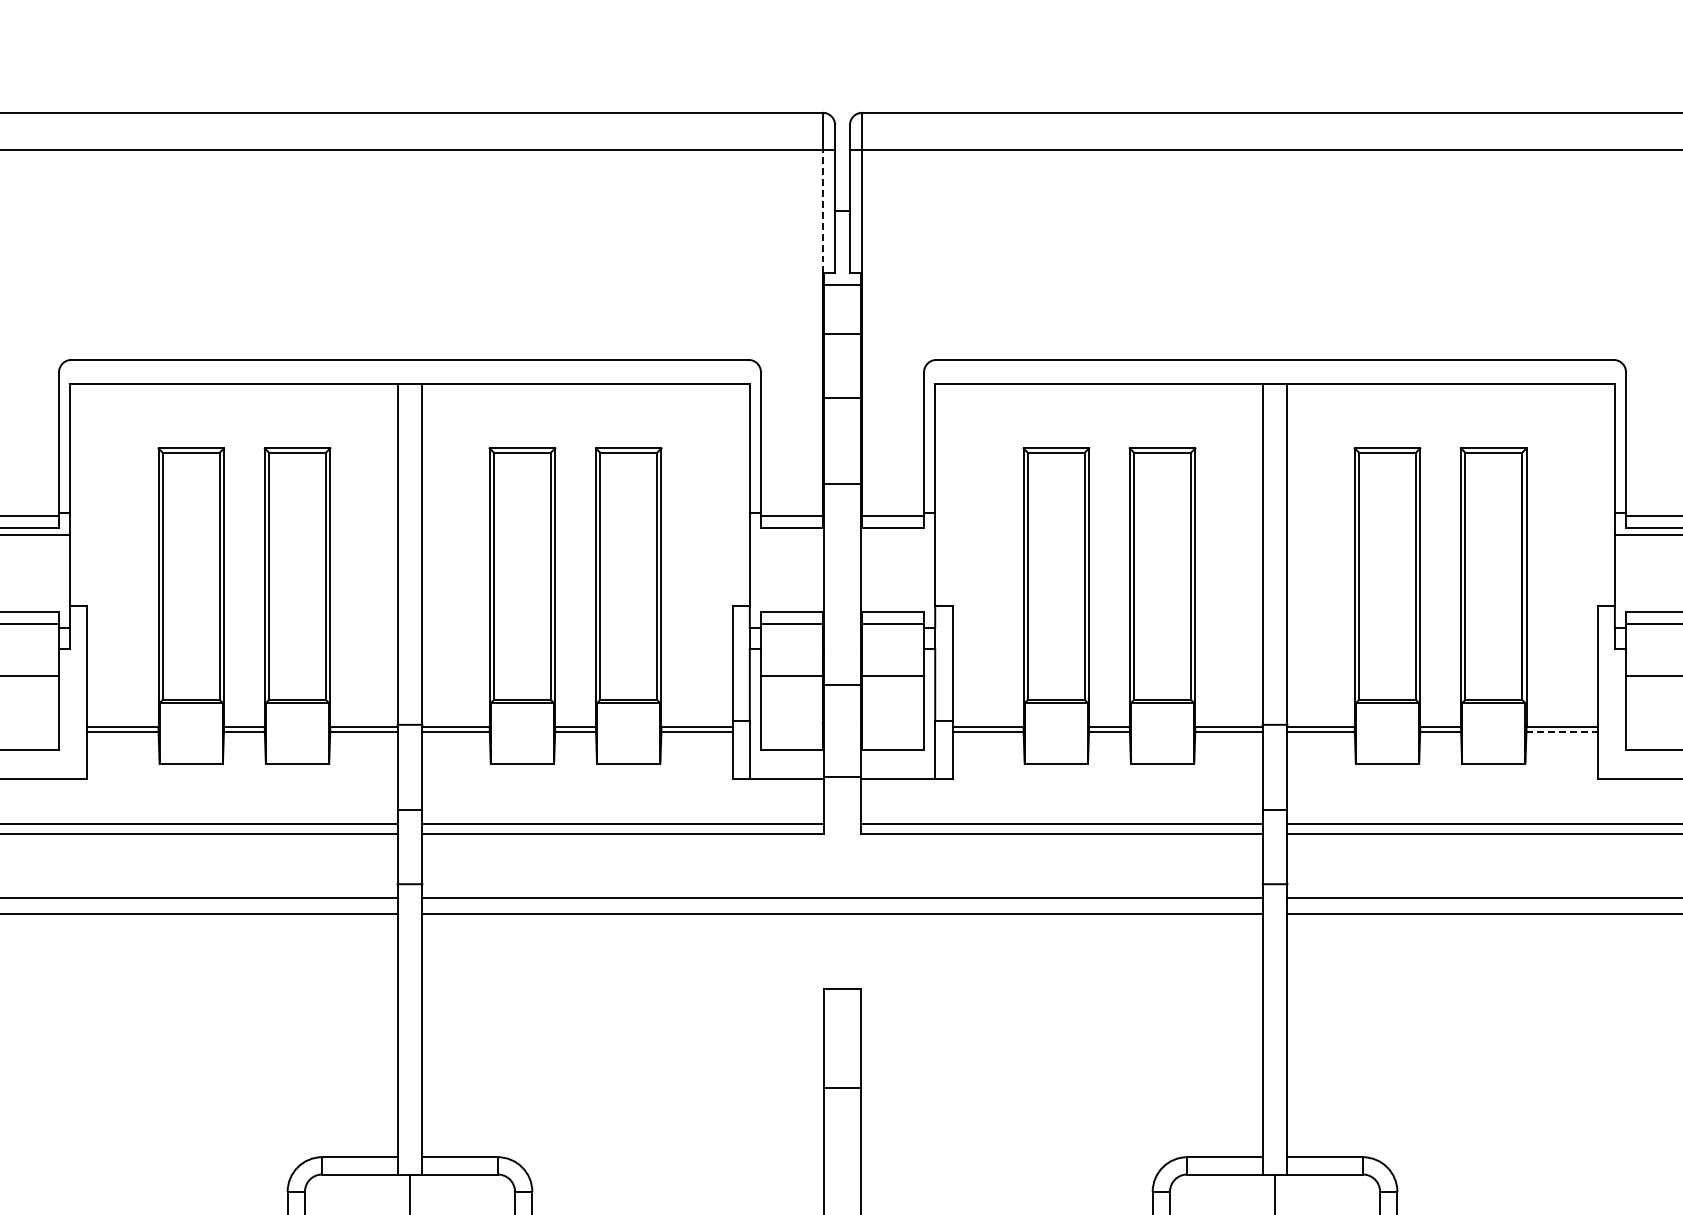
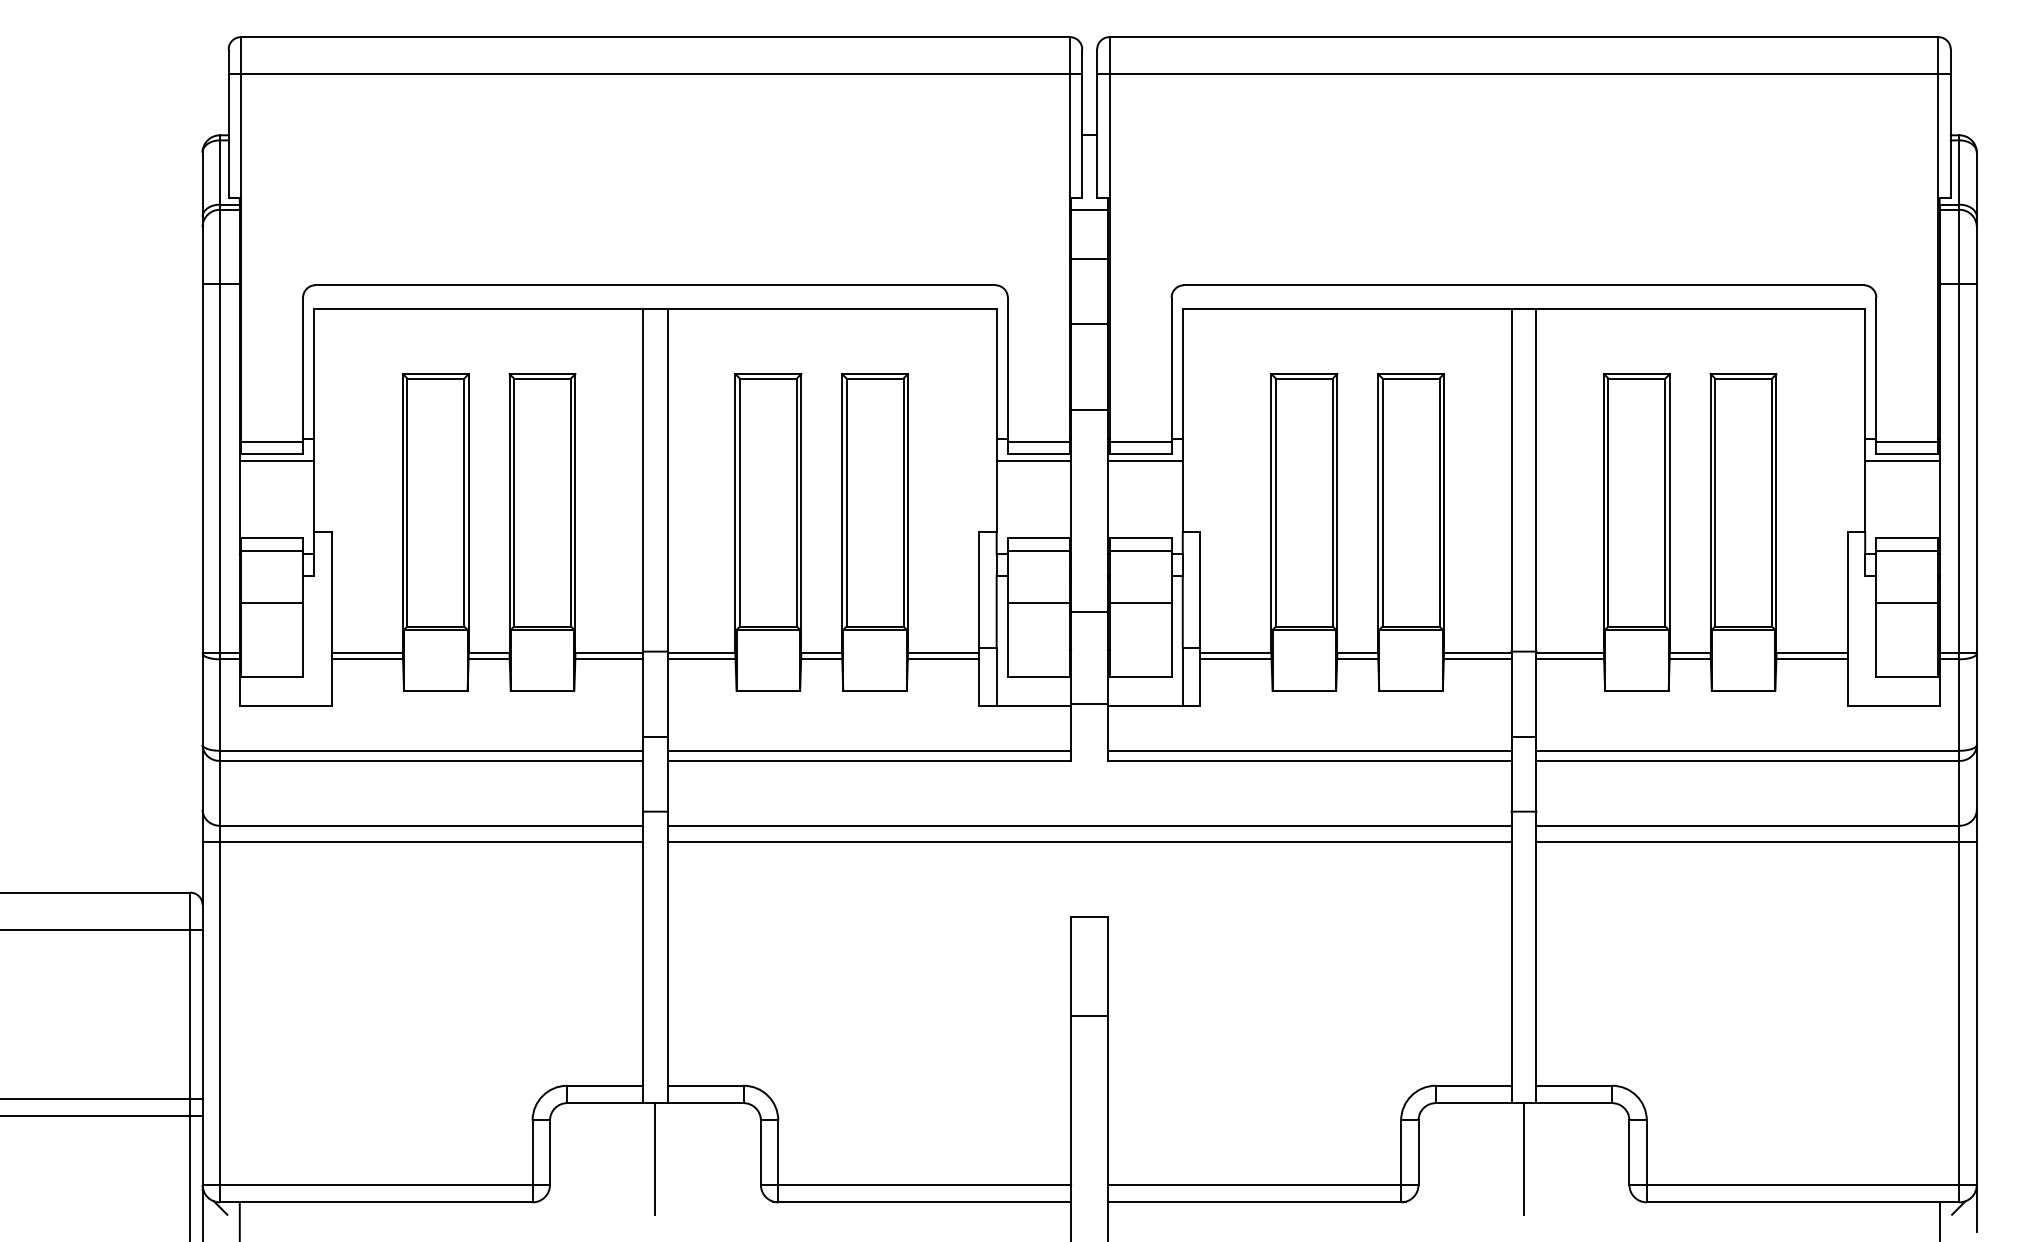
line: (822, 210) -> (1069, 135), dashed -> solid
line: (786, 534) -> (1033, 460), added
line: (898, 534) -> (1145, 460), added
line: (1562, 732) -> (1812, 659), dashed -> solid

